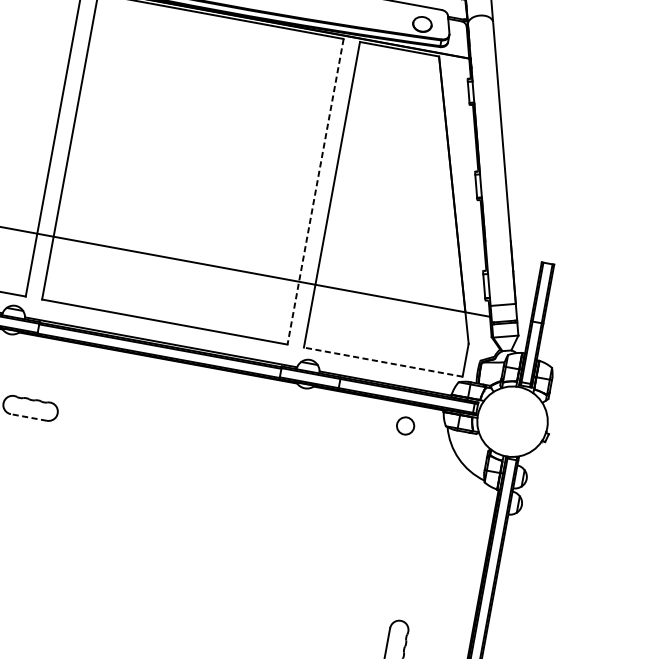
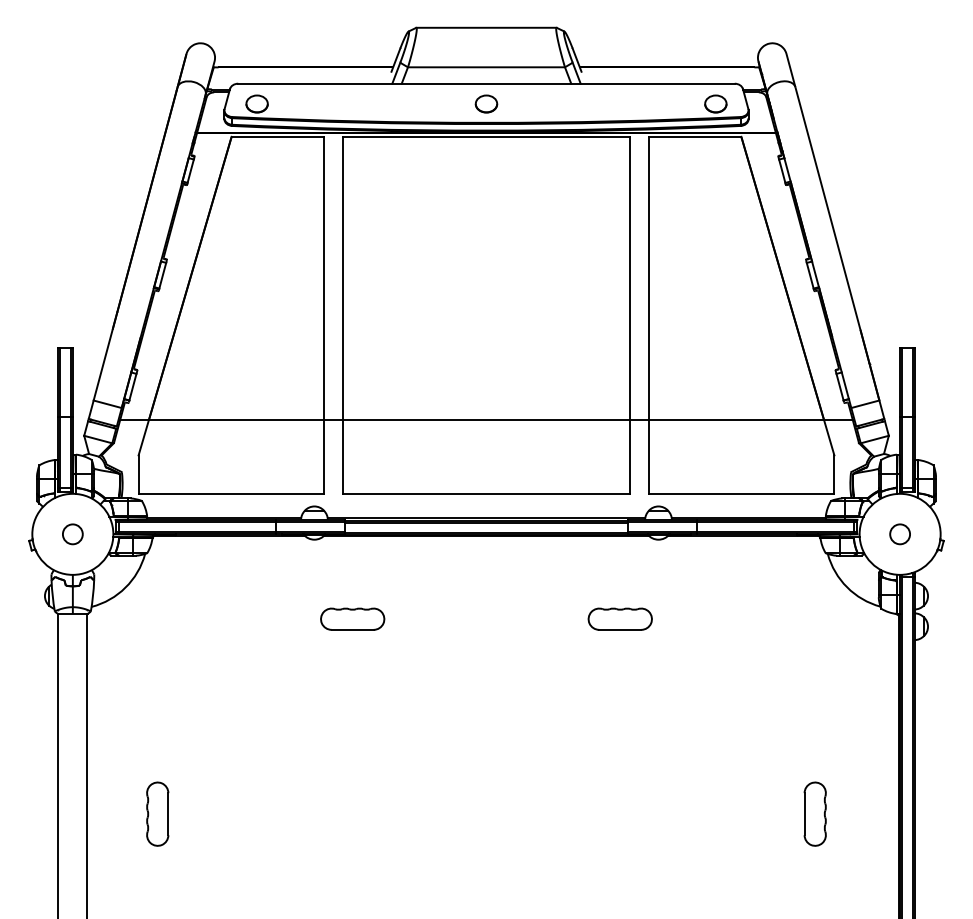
line: (315, 191) -> (629, 315), dashed -> solid
line: (383, 361) -> (741, 493), dashed -> solid
line: (28, 417) -> (352, 629), dashed -> solid
circle: (405, 426) -> (899, 534), moved
part: (259, 449) -> (619, 618), added

